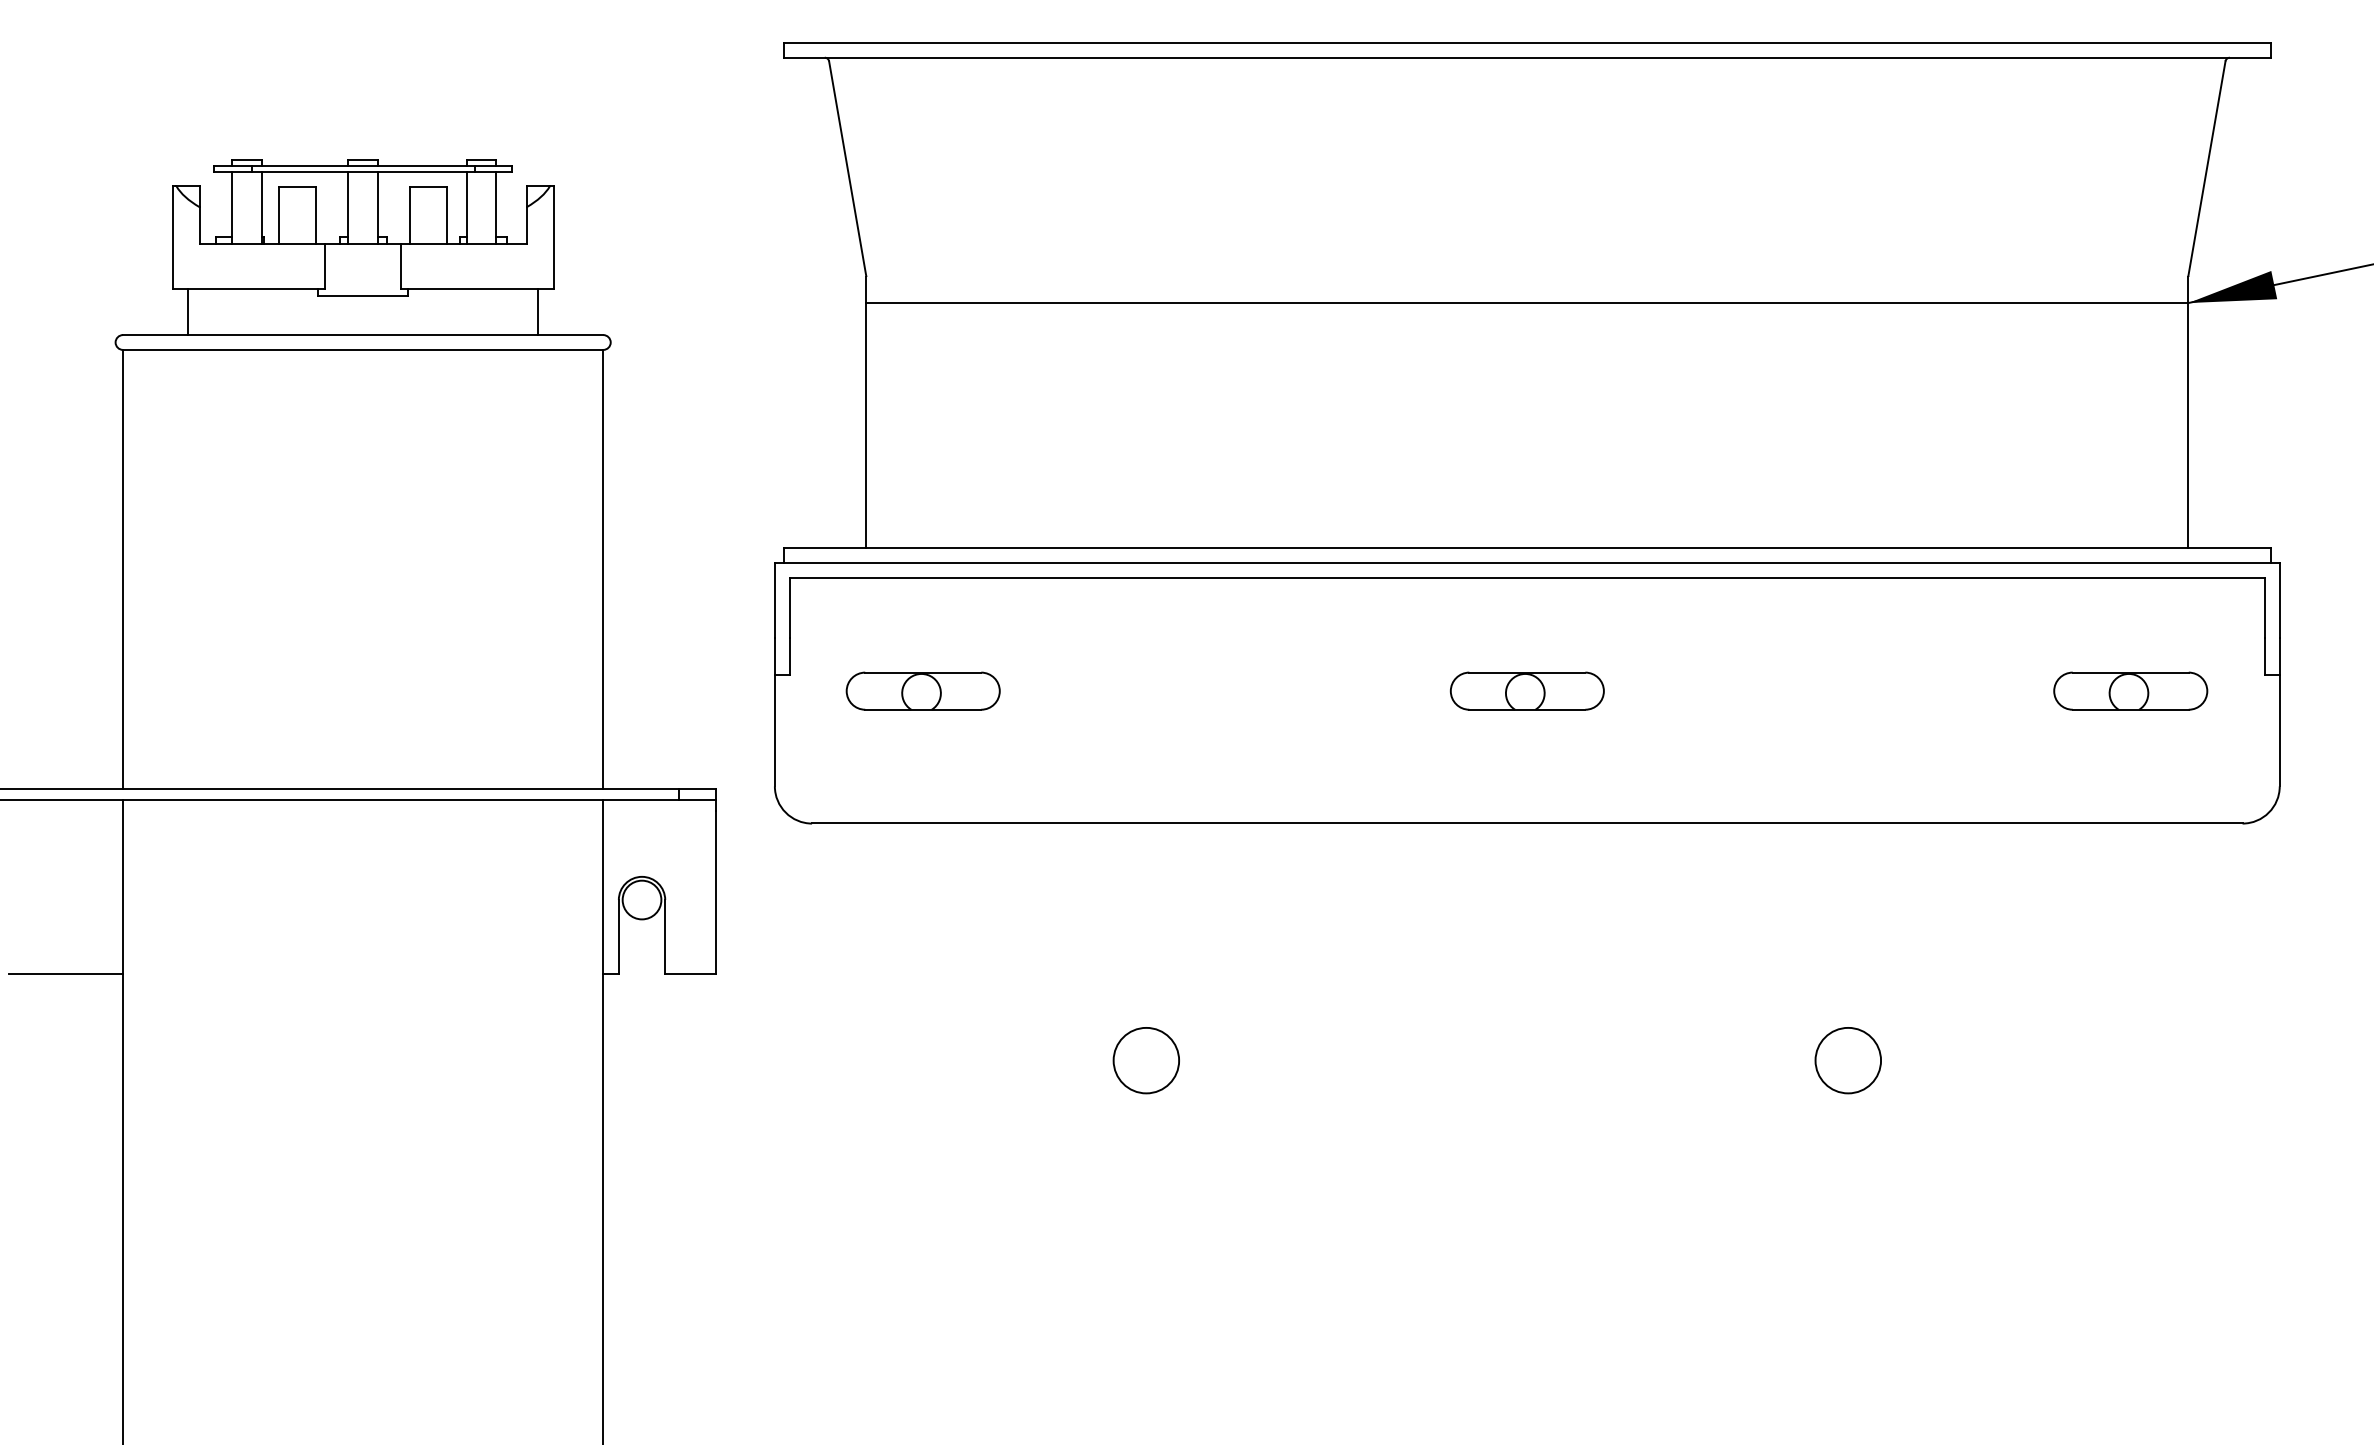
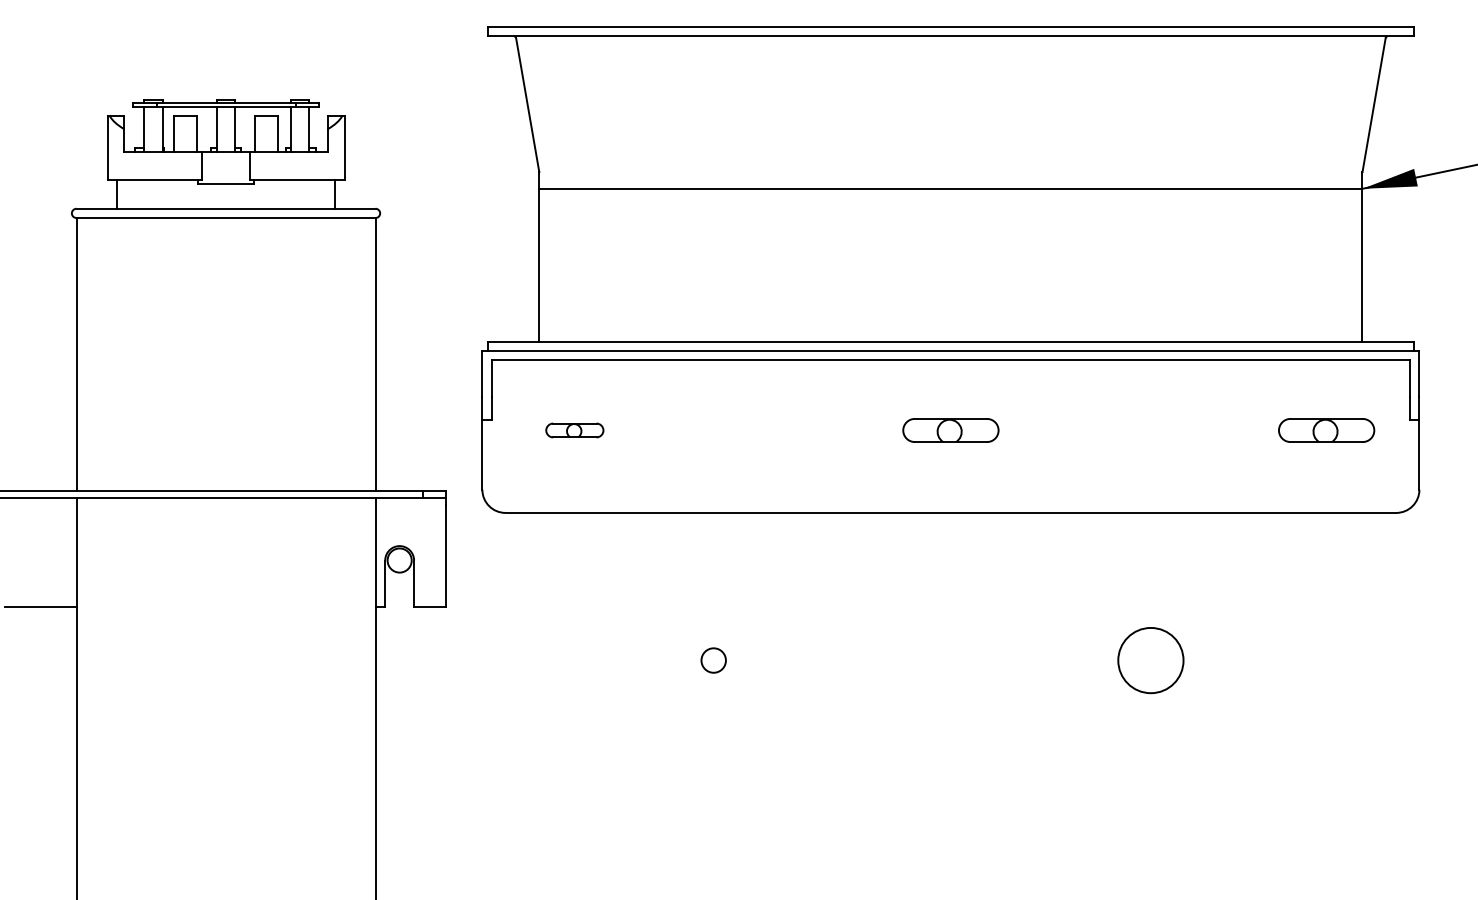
part: (922, 691) -> (574, 430), size x0.6
circle: (1146, 1060) -> (713, 660), size x0.6
circle: (1847, 1060) -> (1150, 660), size x1.6

